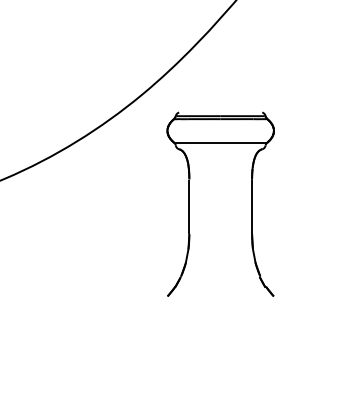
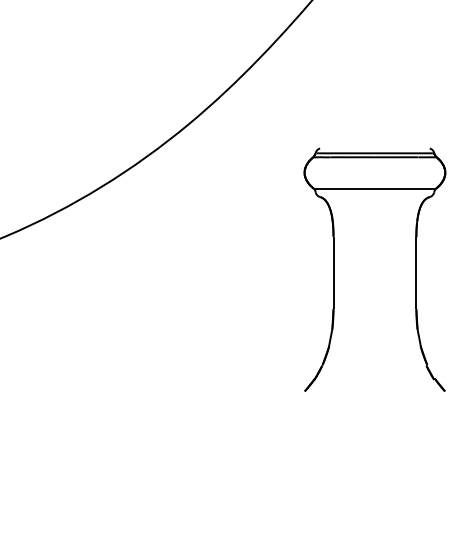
part: (189, 203) -> (333, 268), moved

